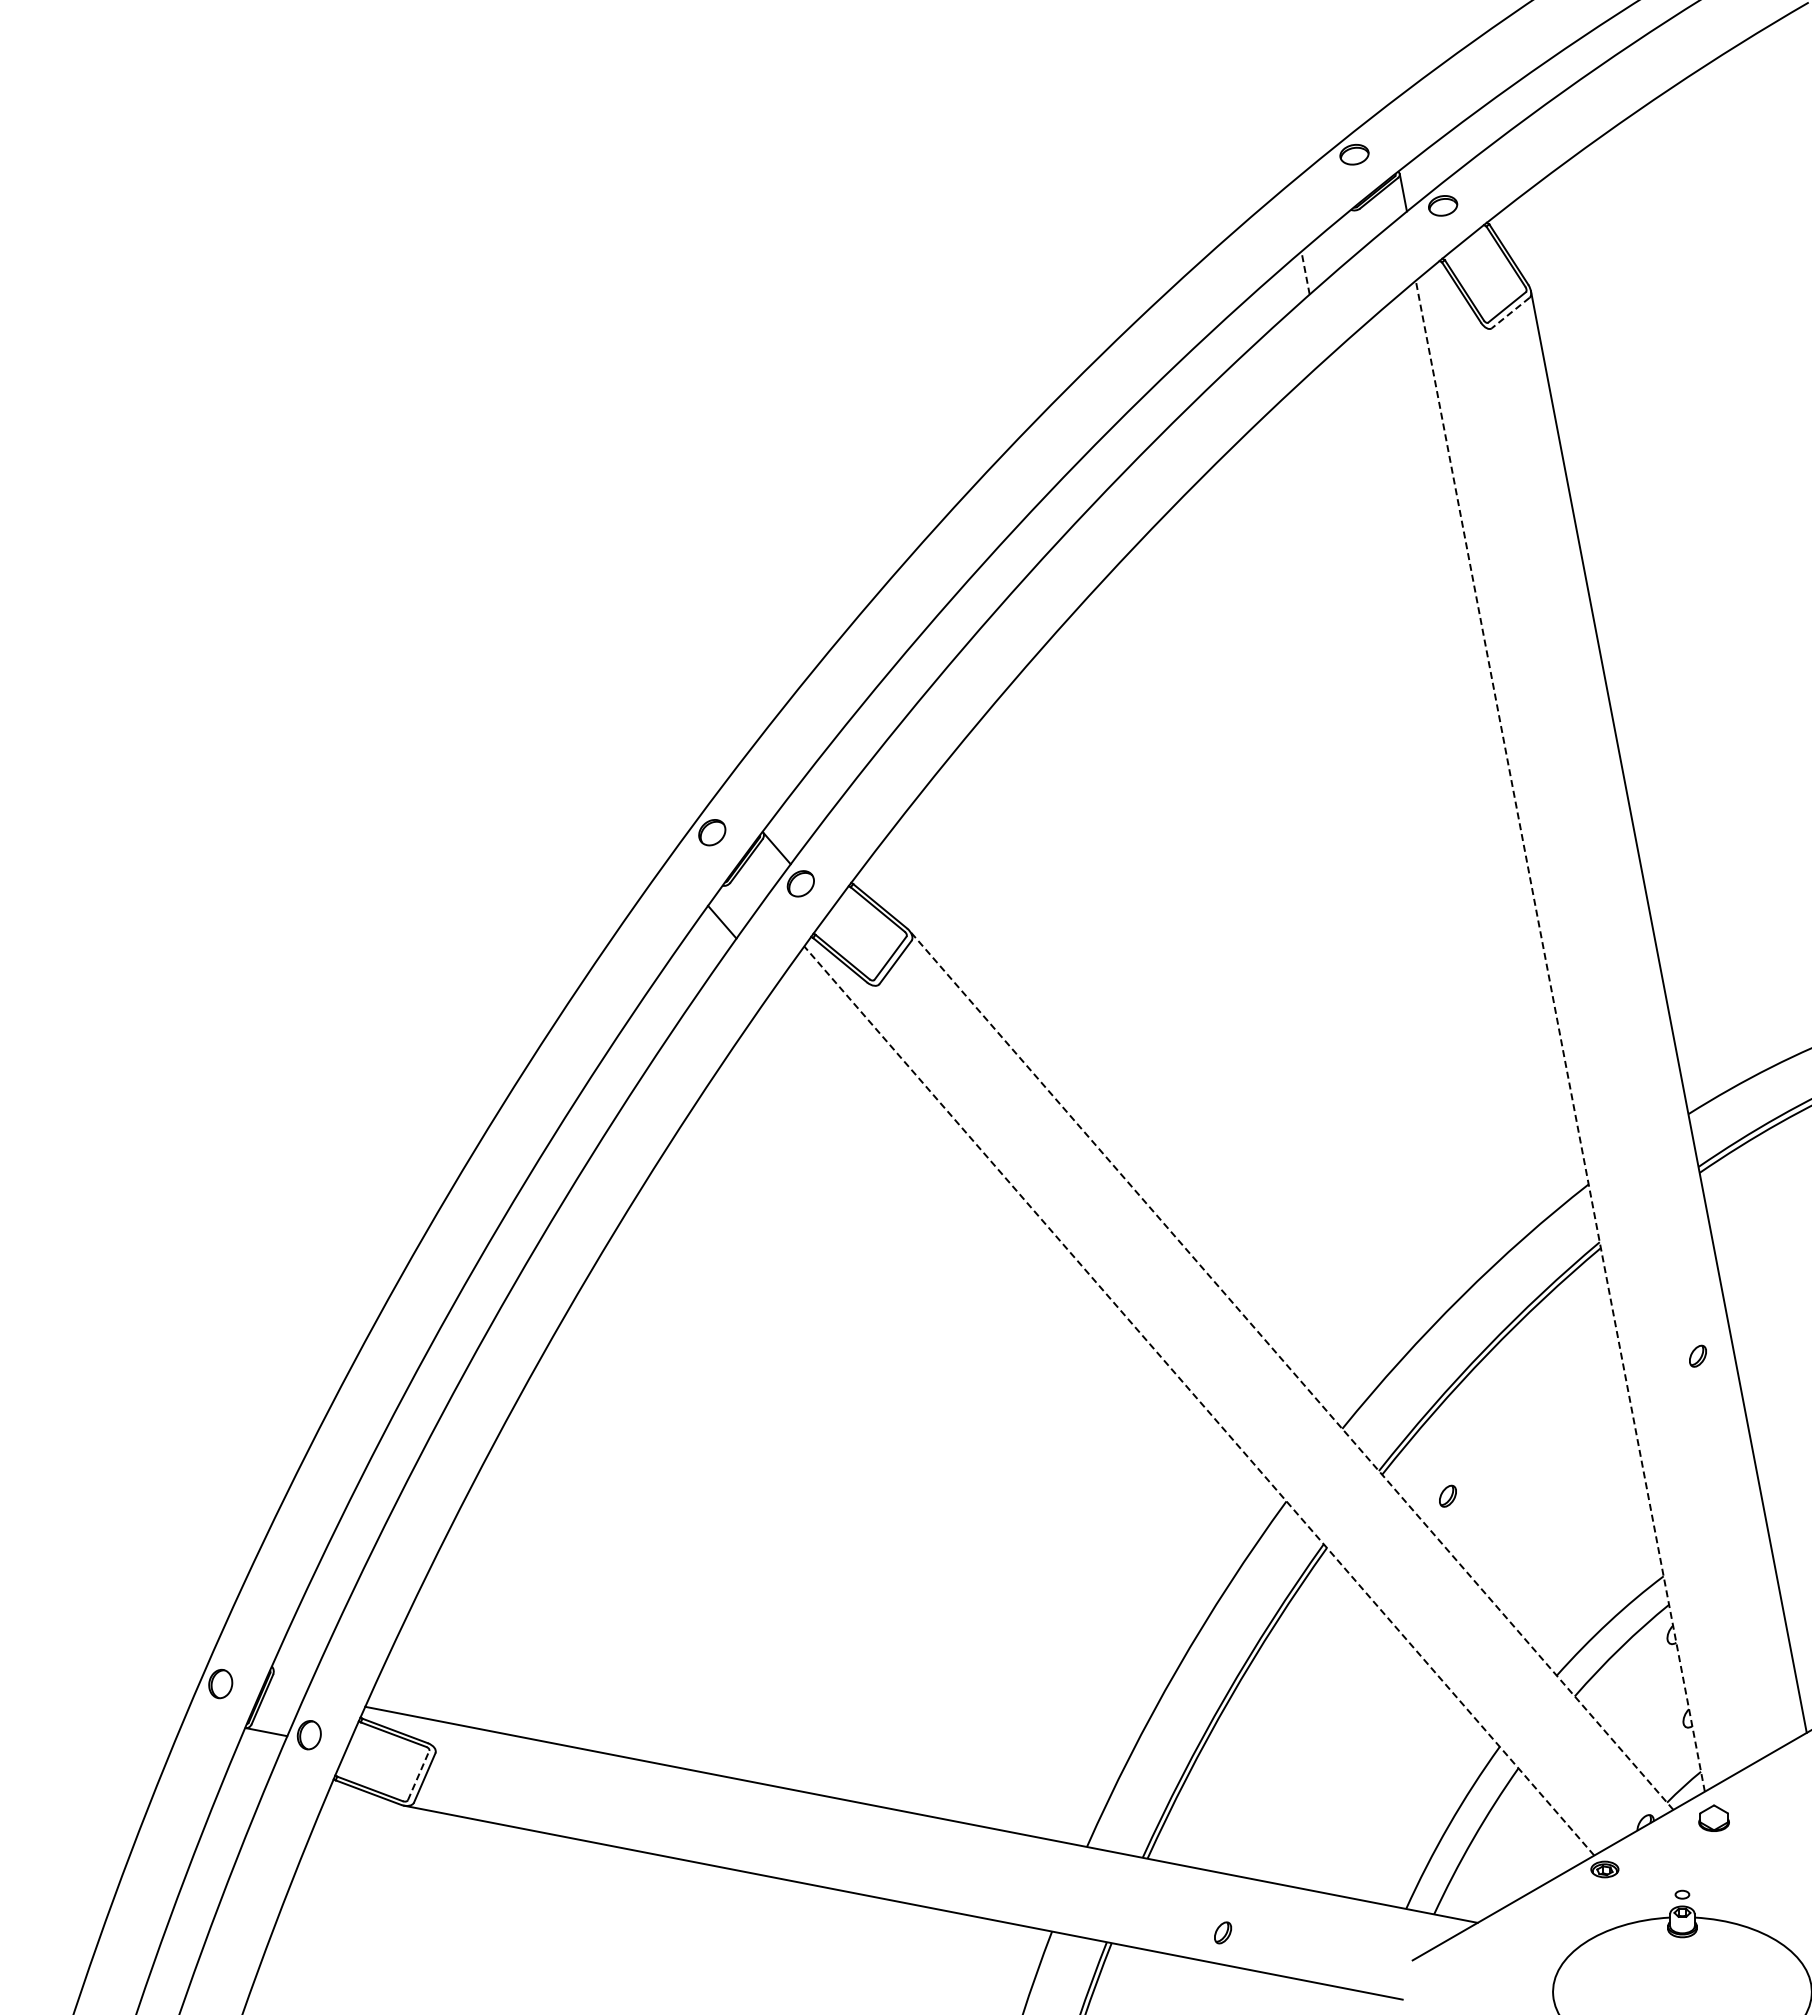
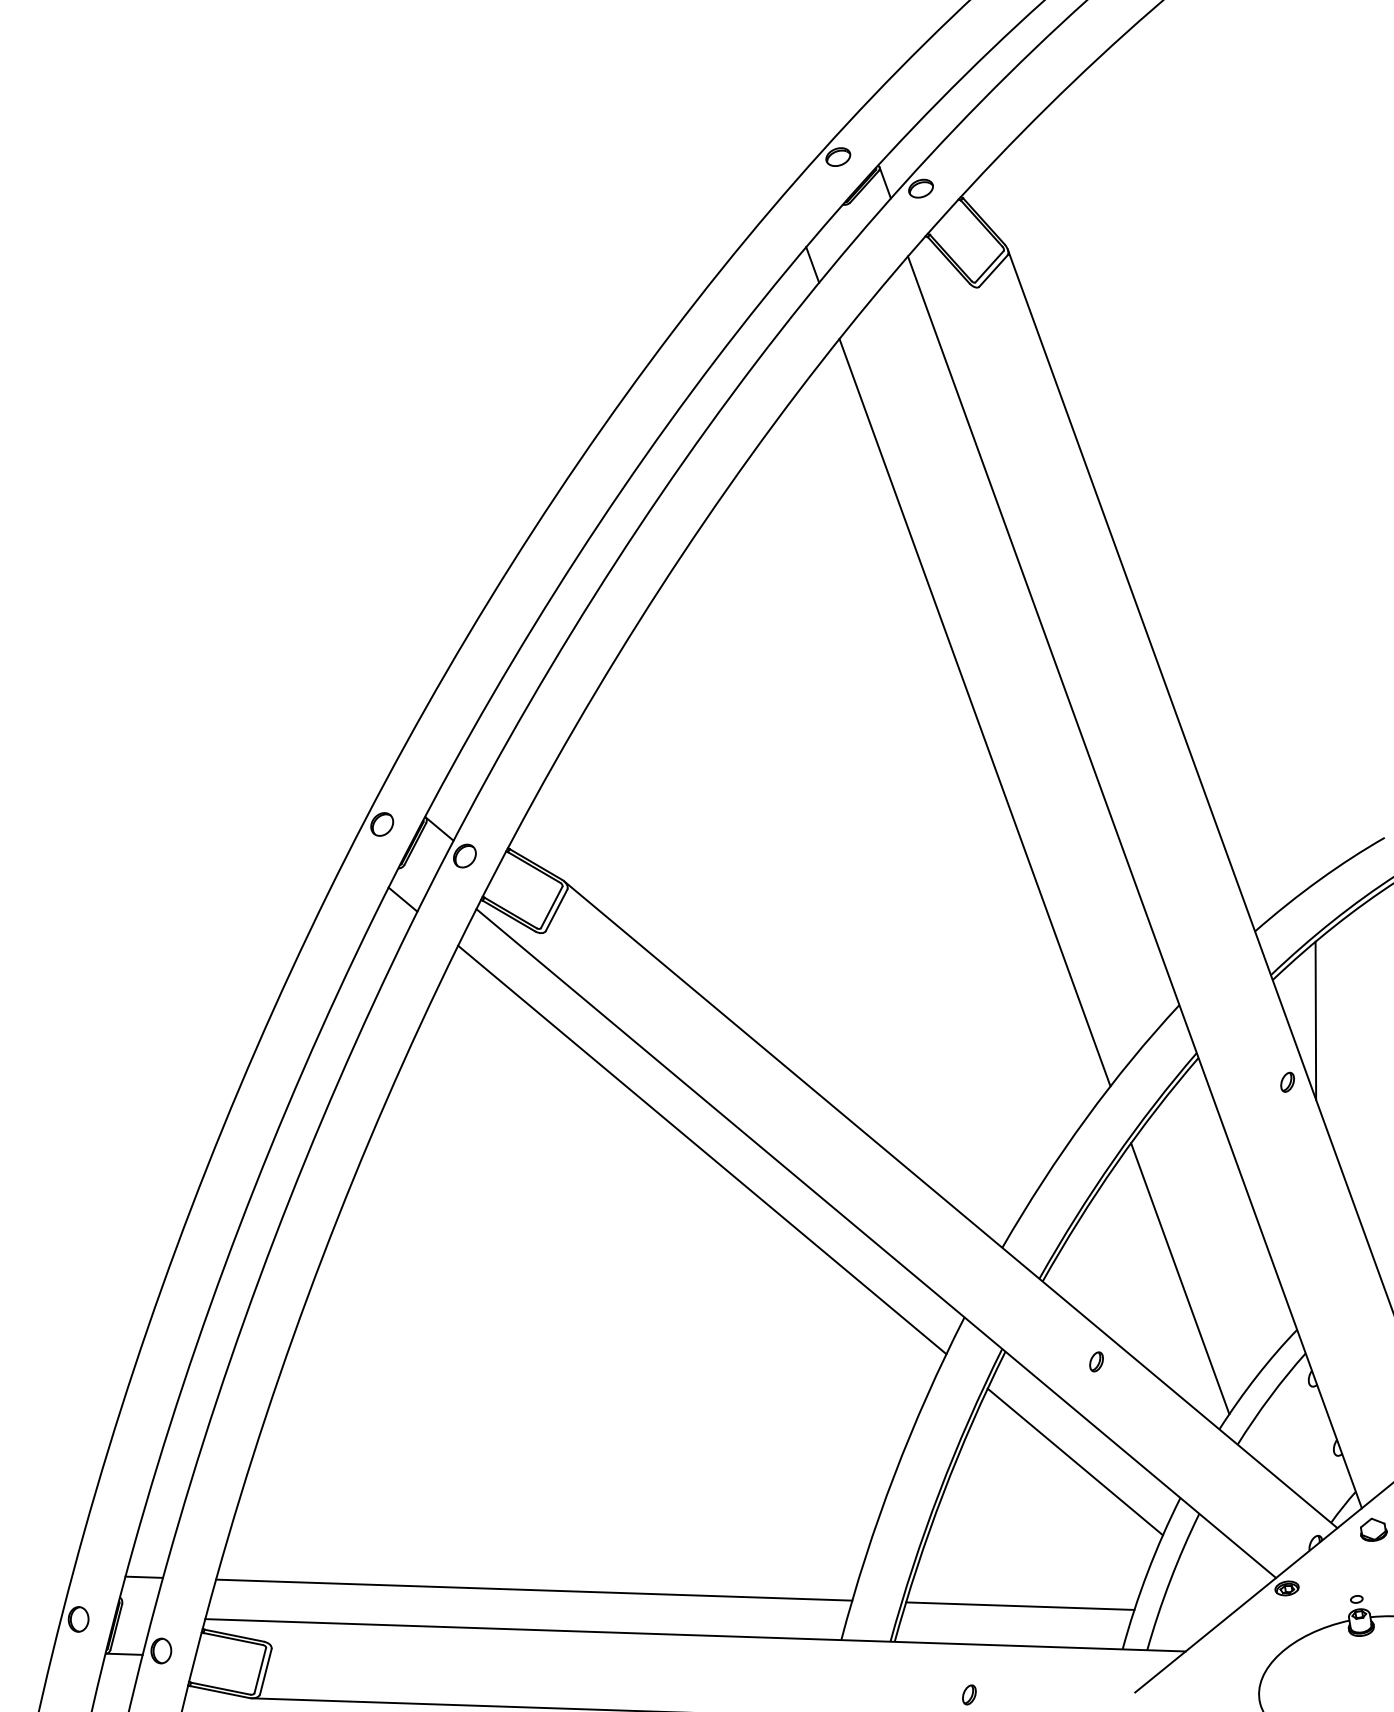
line: (1305, 273) -> (812, 265), dashed -> solid
line: (1510, 313) -> (993, 271), dashed -> solid
line: (1408, 813) -> (974, 712), added
line: (1560, 1035) -> (1134, 881), dashed -> solid
line: (1741, 1227) -> (1315, 1021), added
line: (1017, 1261) -> (701, 1149), added
part: (1697, 1355) -> (1287, 1081), moved
line: (1291, 1369) -> (950, 1204), dashed -> solid
line: (1198, 1400) -> (875, 1243), dashed -> solid
part: (1447, 1495) -> (1096, 1361), moved
line: (1539, 1496) -> (1180, 1278), added
line: (302, 1647) -> (143, 1577), added
line: (1386, 1686) -> (1075, 1461), added
line: (745, 1733) -> (533, 1589), added
line: (418, 1775) -> (260, 1670), dashed -> solid
line: (1296, 1840) -> (1019, 1605), added

